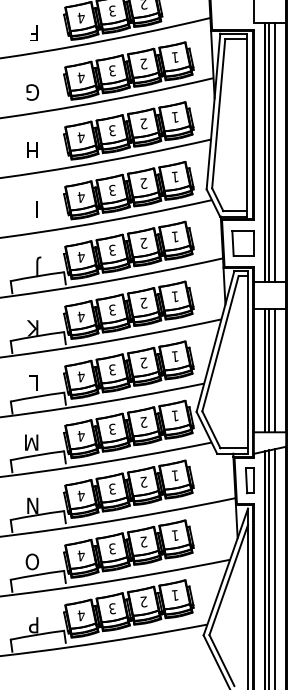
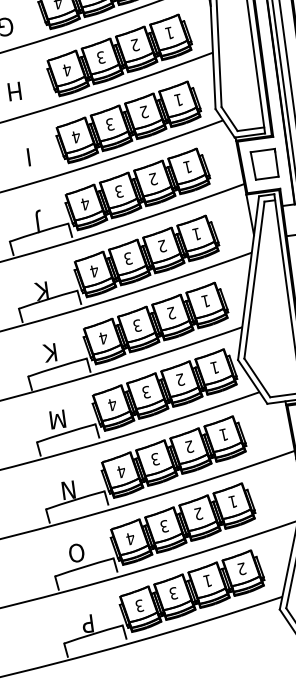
text: (32, 383) -> (49, 353), L -> K
text: (175, 595) -> (242, 569), 1 -> 2
text: (143, 601) -> (207, 580), 2 -> 1
text: (80, 615) -> (138, 605), 4 -> 3

